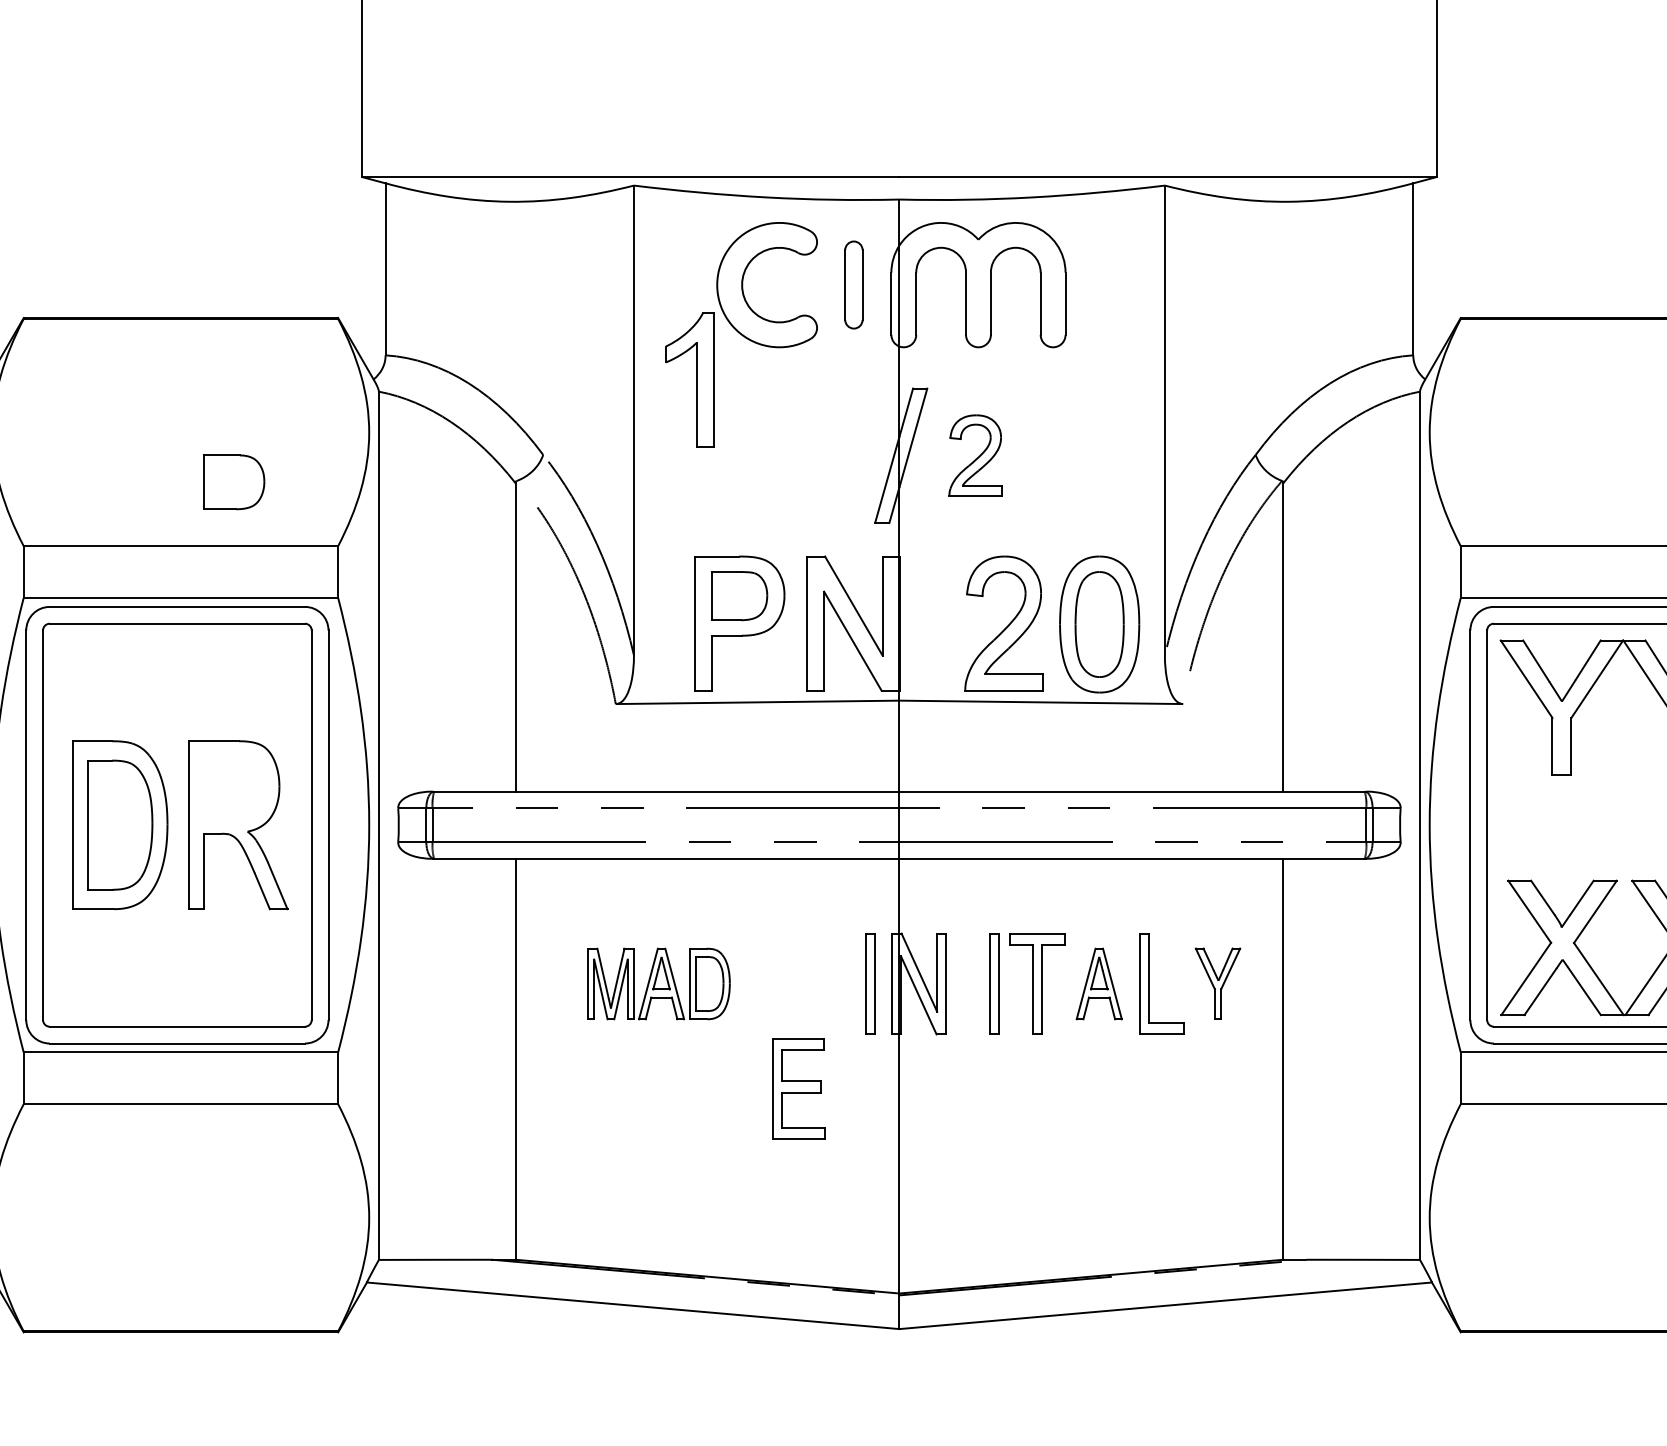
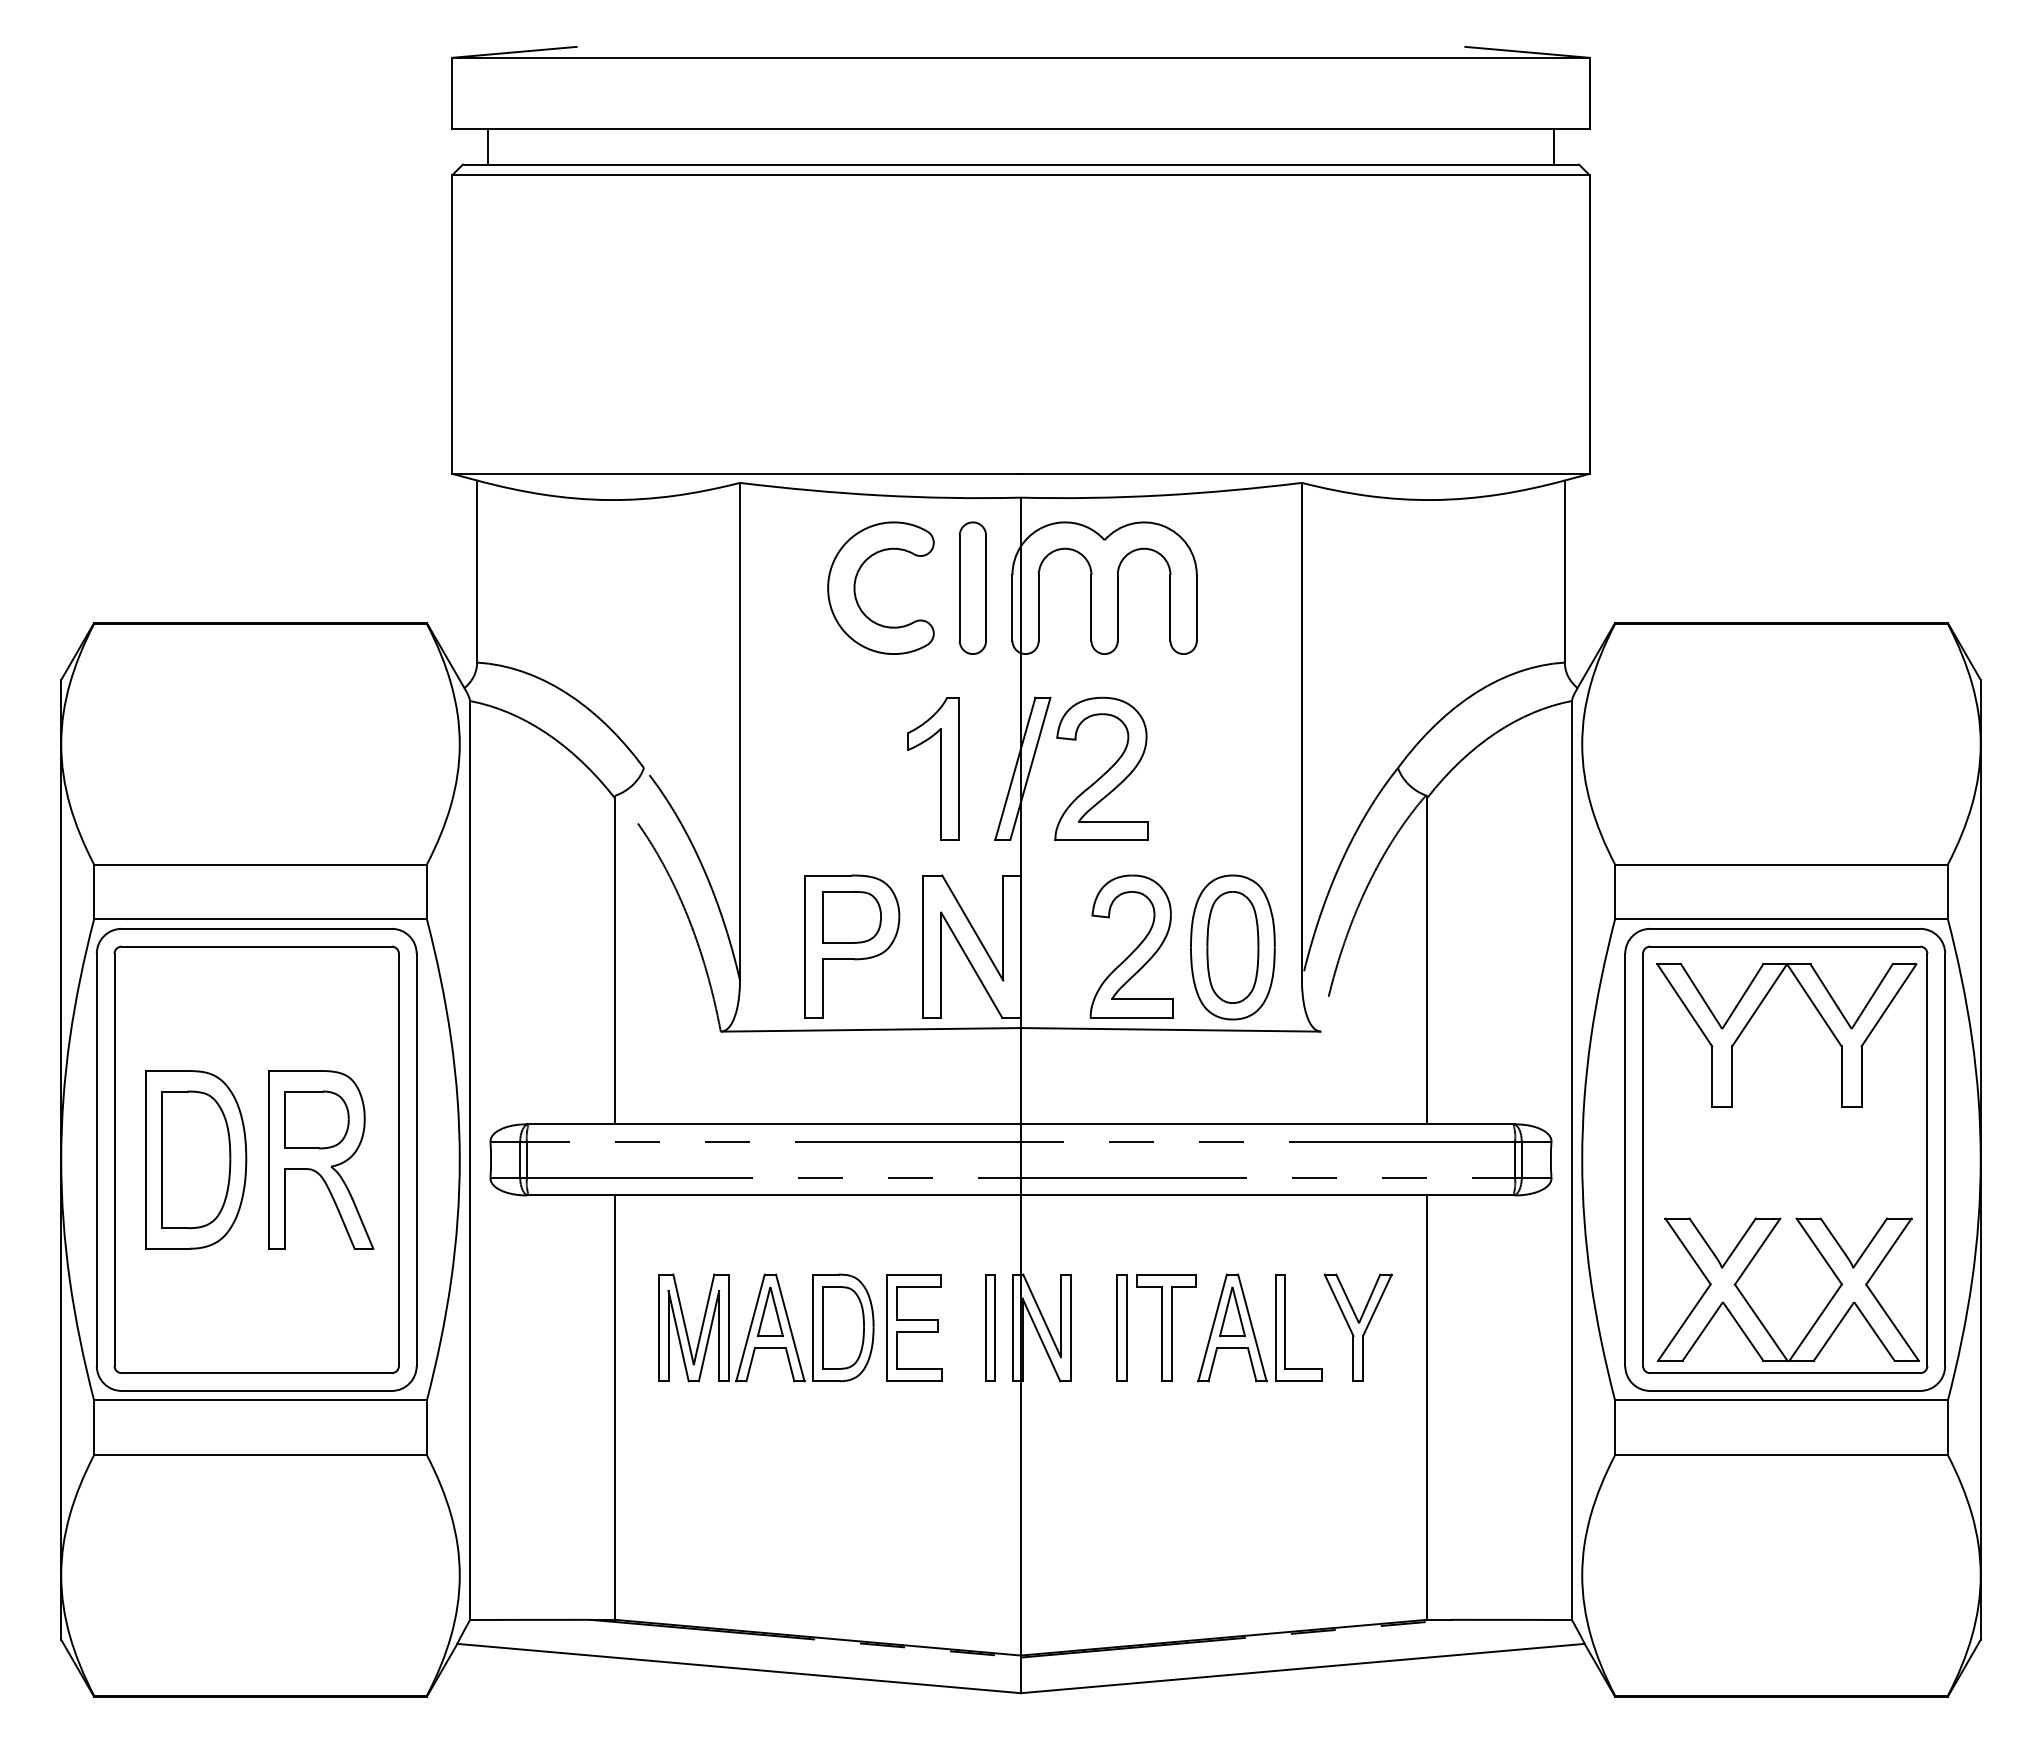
part: (853, 284) -> (972, 587), size x1.43
part: (696, 379) -> (940, 768), moved
part: (975, 455) -> (1101, 768), size x1.67
part: (233, 481) -> (316, 1119), moved
part: (659, 983) -> (766, 1327), size x1.43
part: (1099, 983) -> (1232, 1327), size x1.43
part: (1217, 983) -> (1357, 1327), size x1.43
part: (798, 1088) -> (914, 1327), moved

